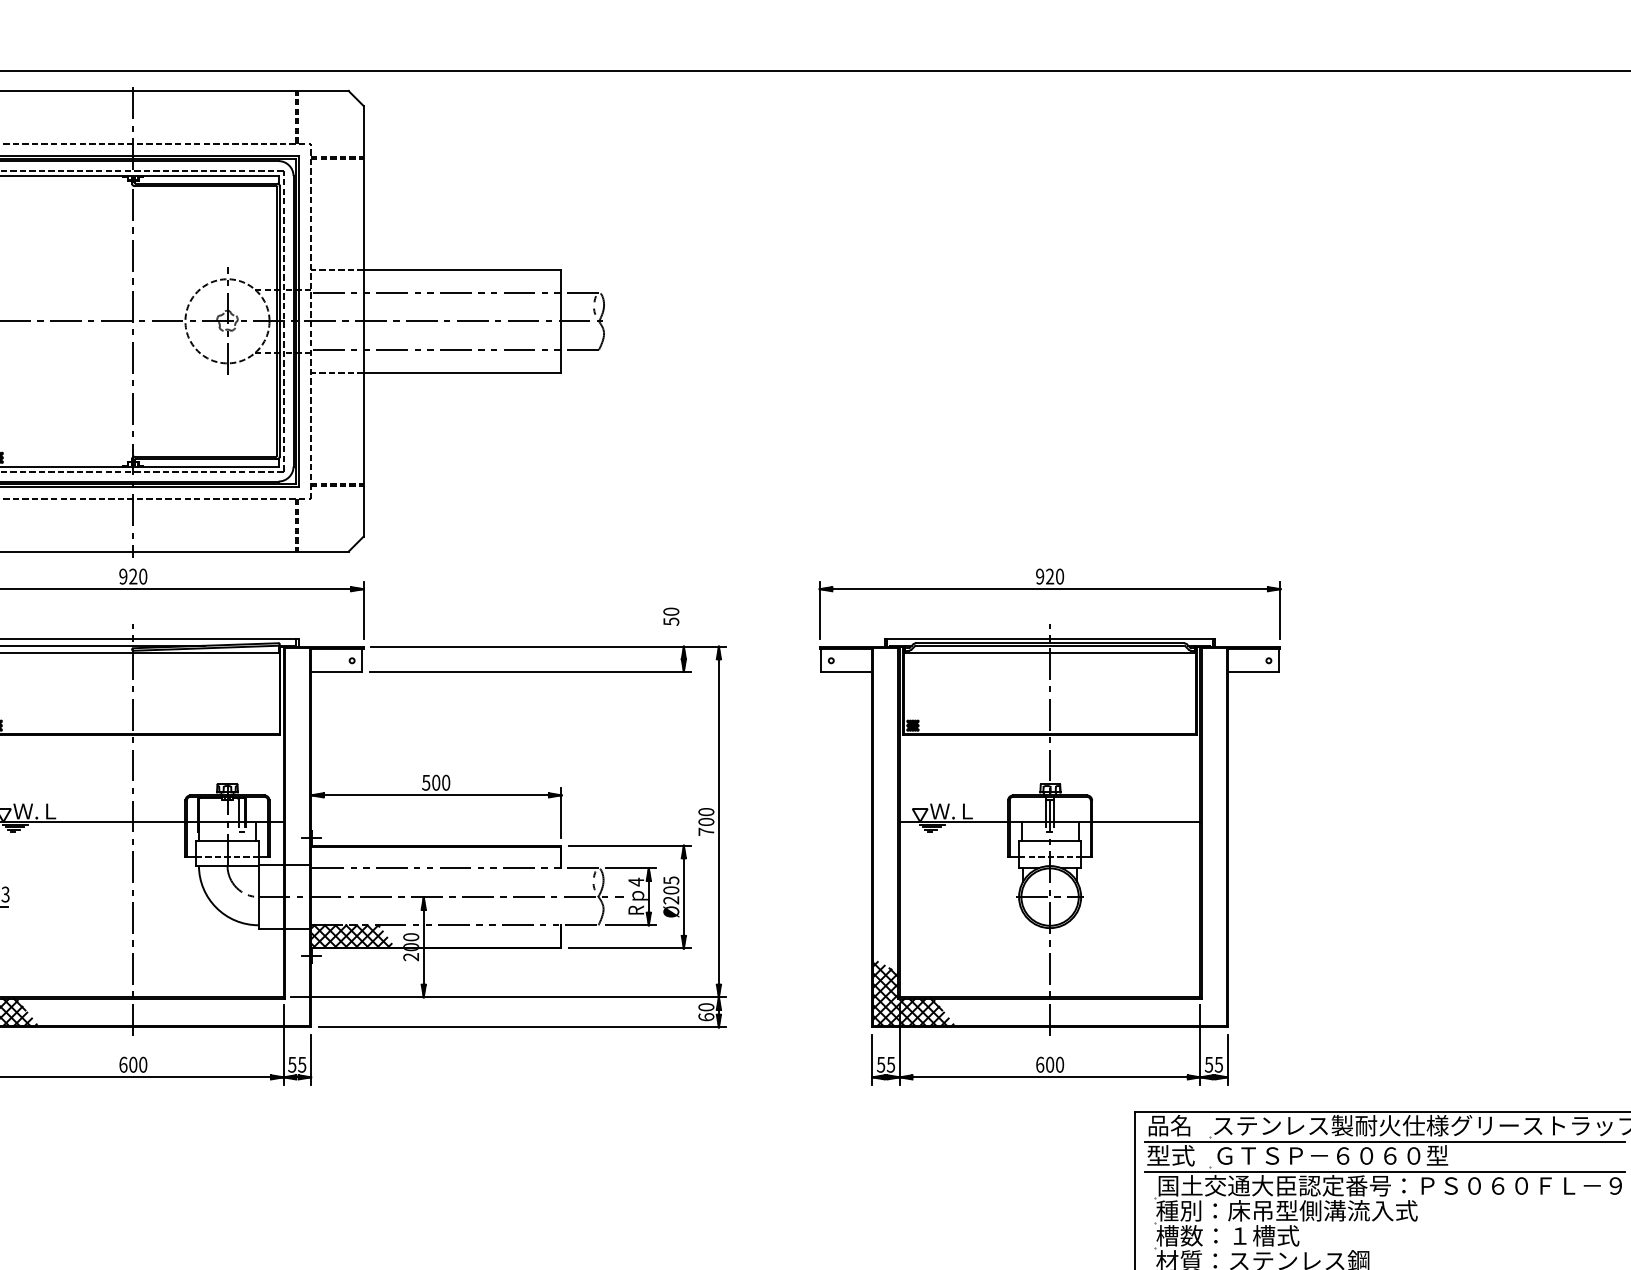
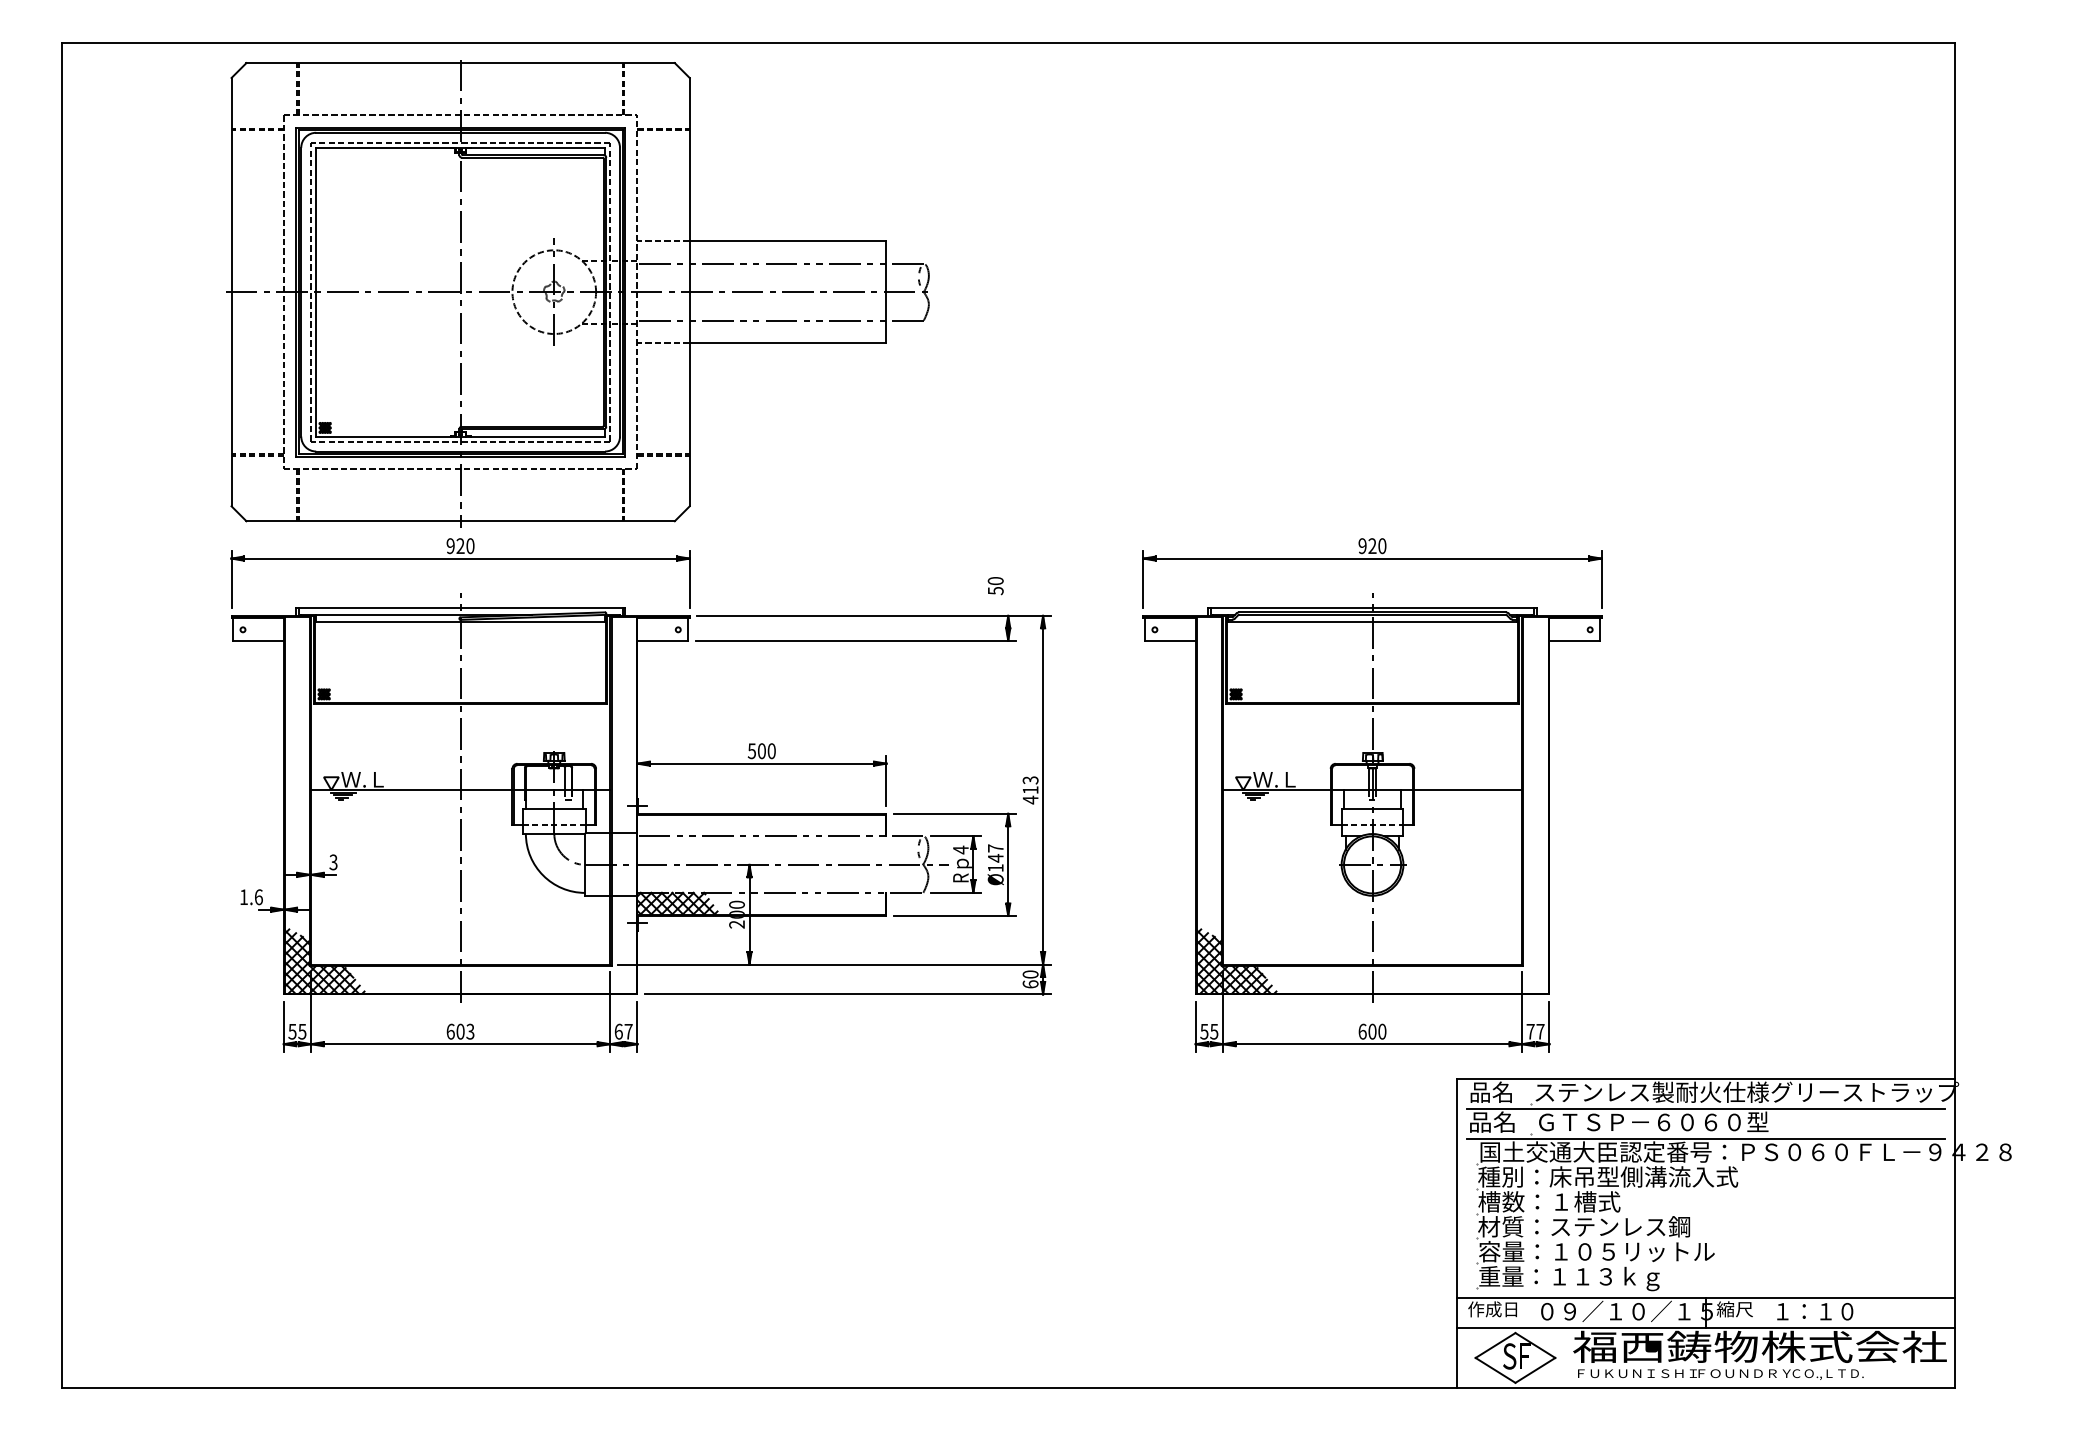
text: (706, 822) -> (1030, 790), 700 -> 413
text: (671, 890) -> (995, 858), Ø205 -> Ø147
text: (143, 1064) -> (470, 1031), 600 -> 603
text: (297, 1064) -> (623, 1031), 55 -> 67
text: (1213, 1064) -> (1535, 1031), 55 -> 77
text: (1170, 1155) -> (1492, 1121), 型式 -> 品名

